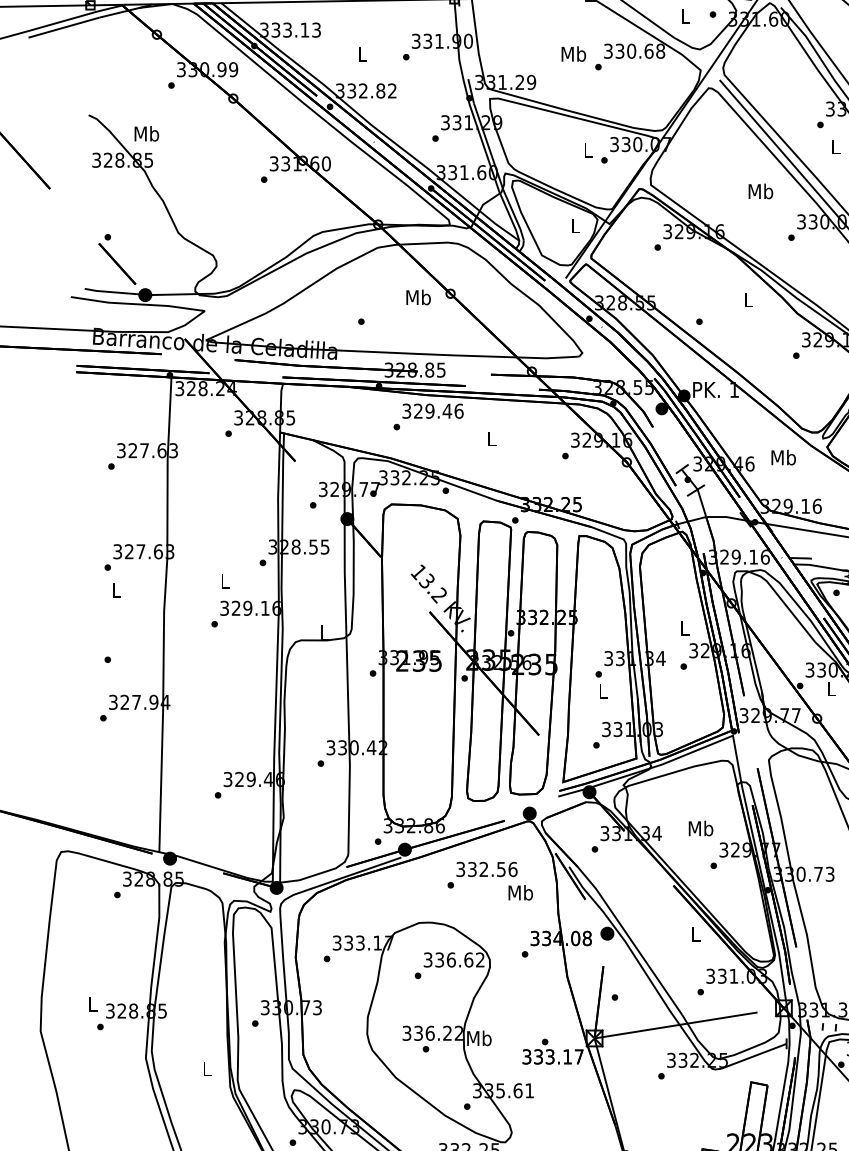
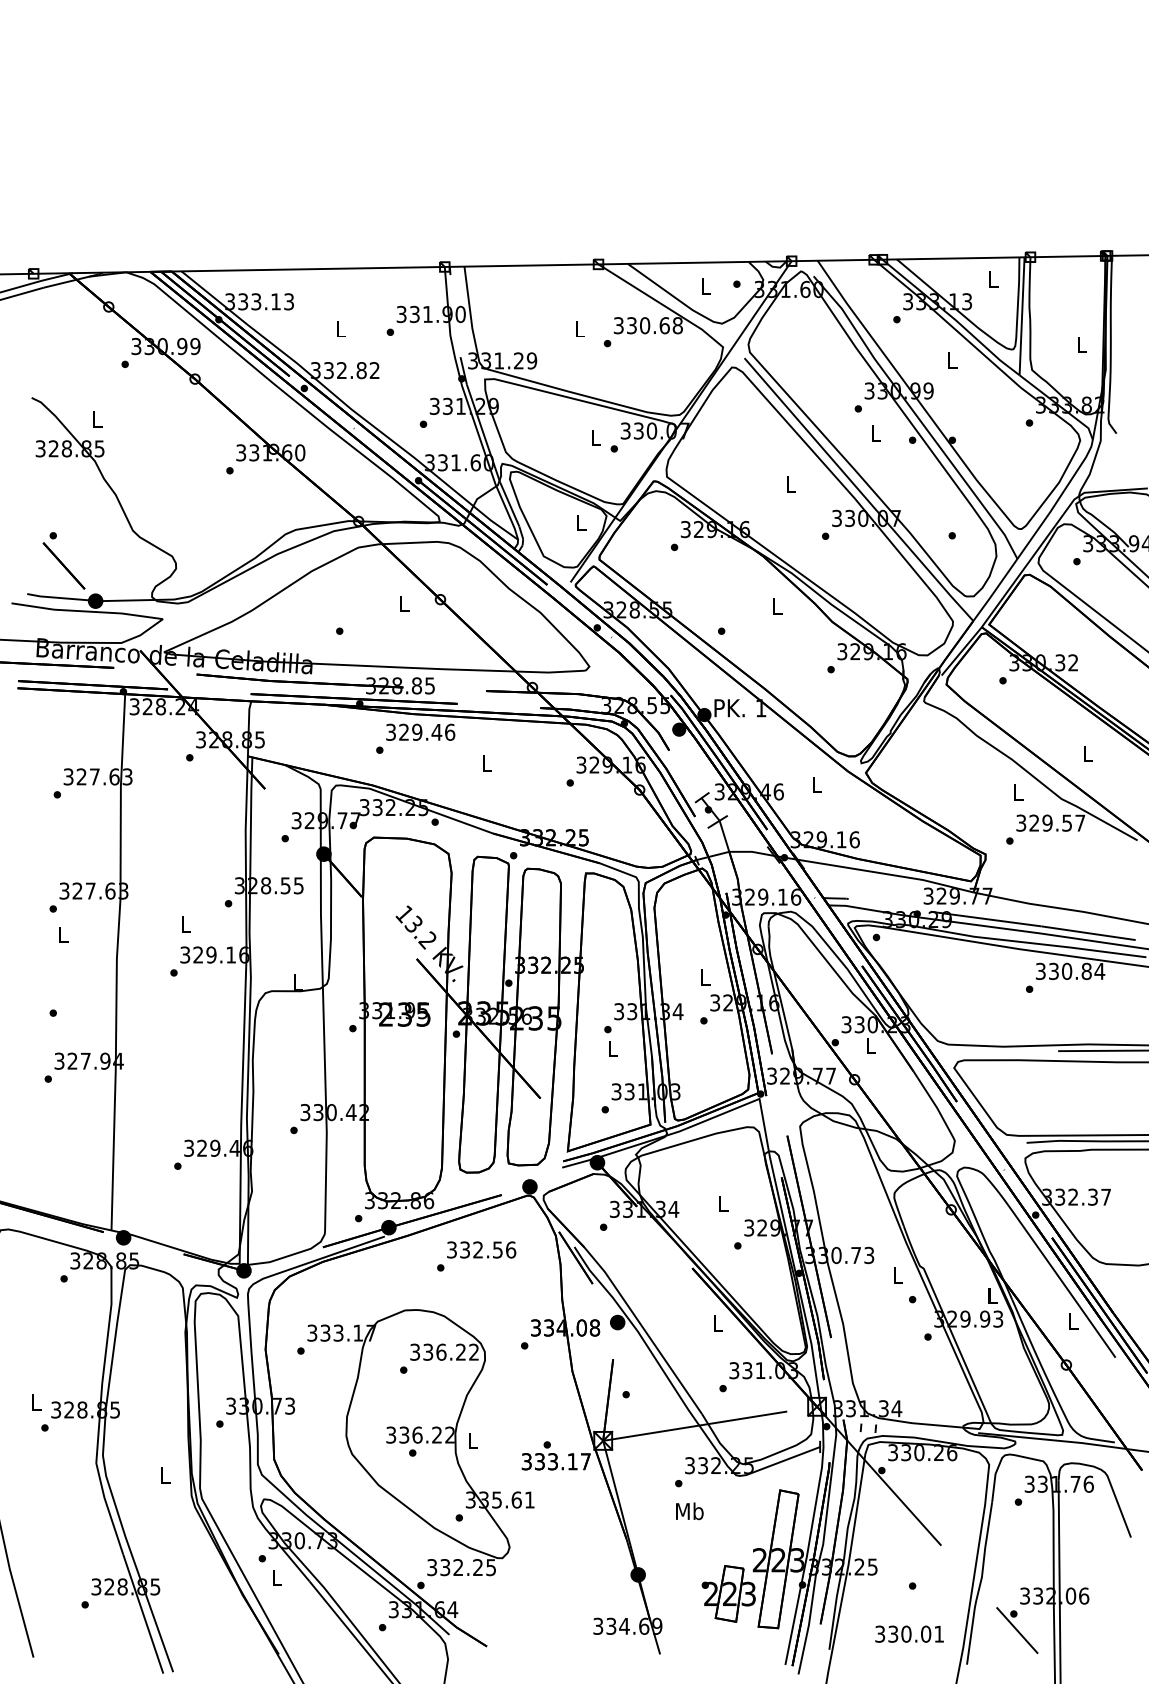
text: (573, 53) -> (579, 328), Mb -> L
text: (146, 133) -> (97, 418), Mb -> L
text: (760, 190) -> (790, 483), Mb -> L
text: (418, 297) -> (404, 603), Mb -> L
text: (783, 457) -> (816, 784), Mb -> L
text: (701, 828) -> (723, 1203), Mb -> L
text: (520, 892) -> (689, 1511), moved
text: (469, 959) -> (461, 1351), 336.62 -> 336.22
text: (478, 1038) -> (472, 1440), Mb -> L

